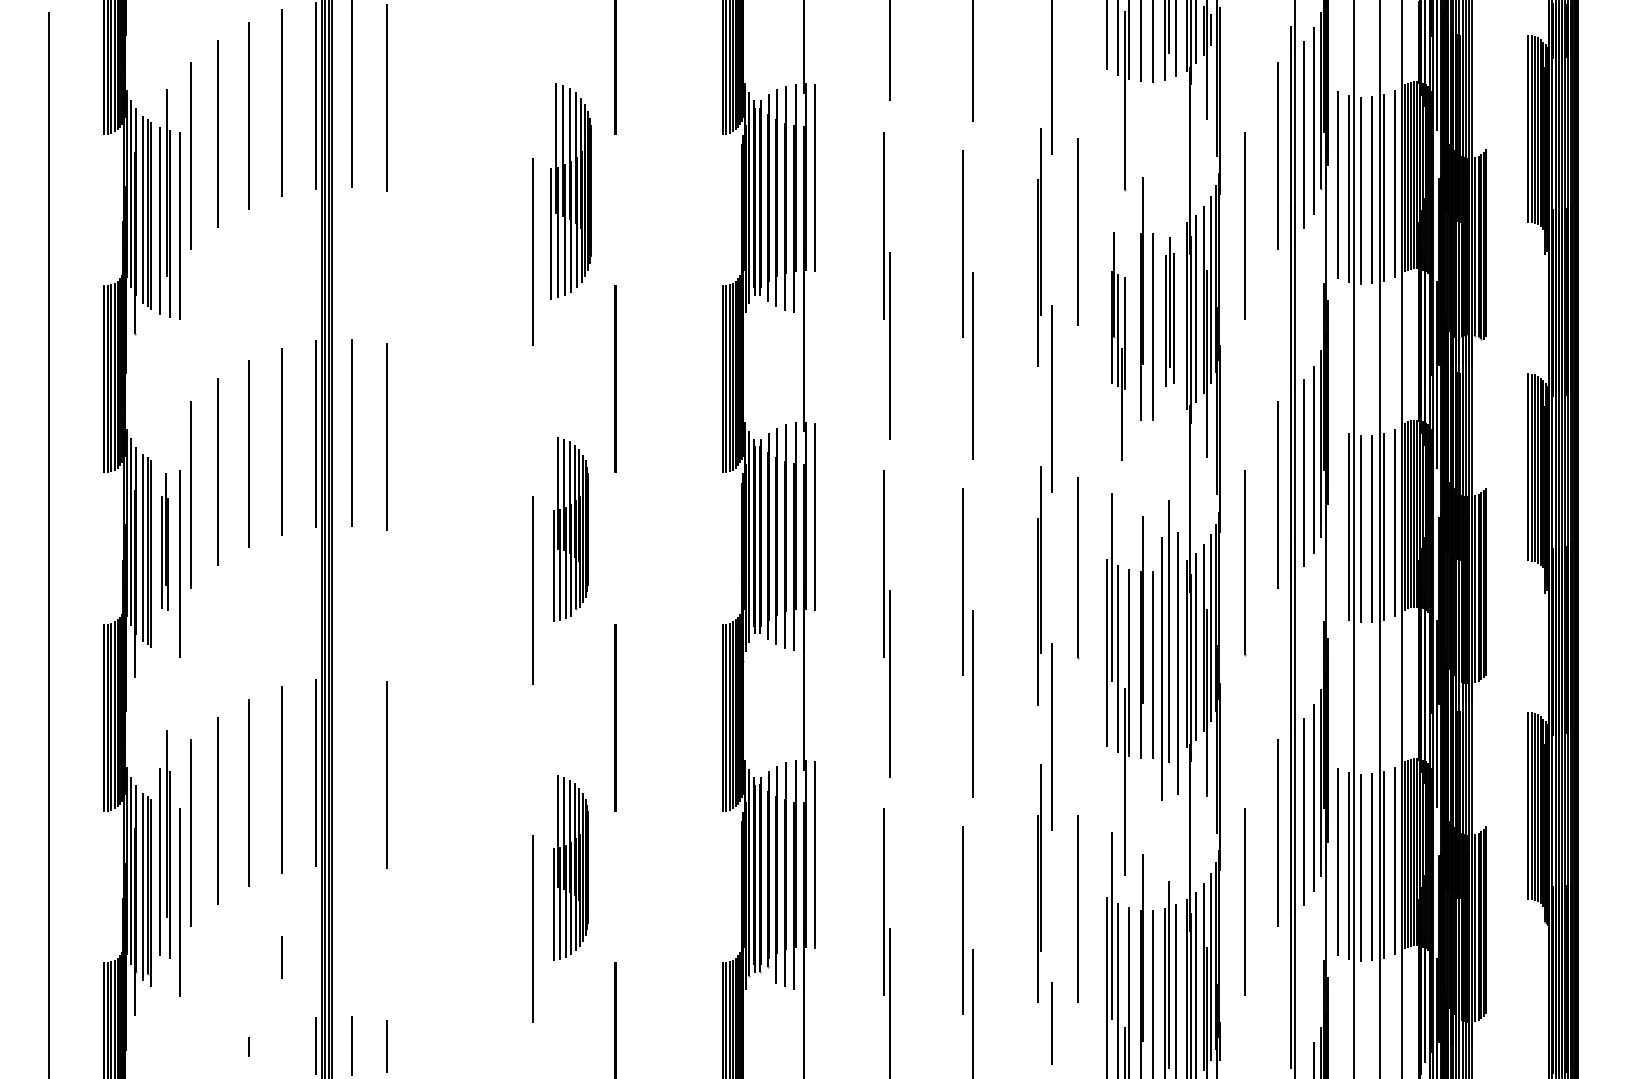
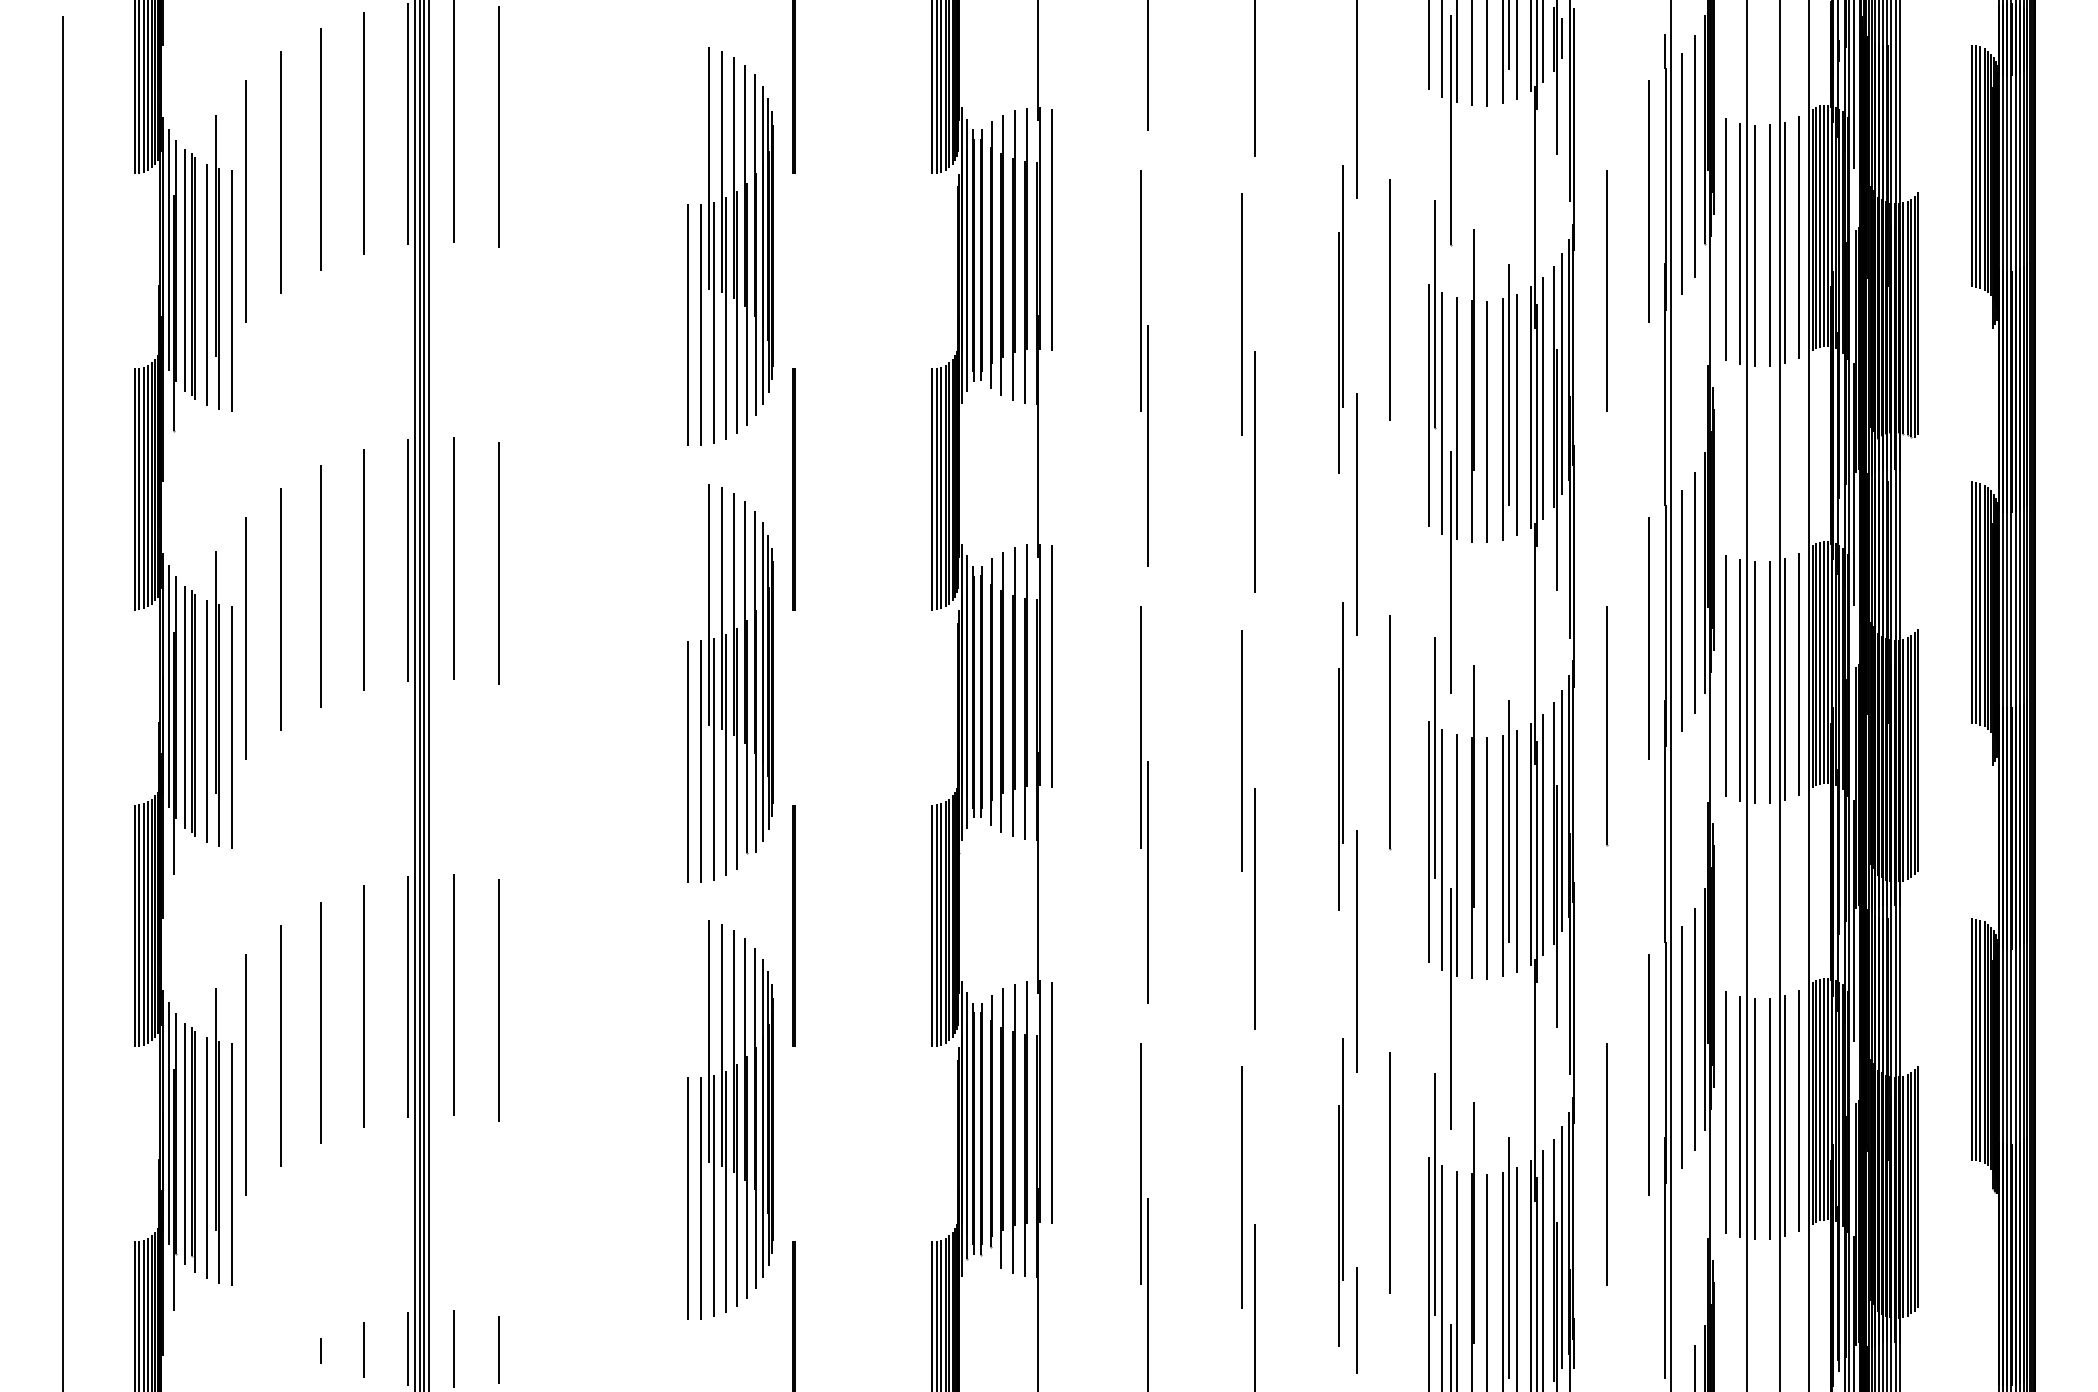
part: (570, 190) -> (736, 245), size x1.43
part: (1170, 311) -> (1510, 401), size x1.43
part: (1117, 346) -> (1441, 447), size x1.67
line: (1337, 523) -> (1725, 675), added
part: (570, 529) -> (736, 683), size x1.67
part: (164, 541) -> (212, 698), size x1.67
part: (1170, 650) -> (1510, 839), size x0.71
line: (351, 770) -> (453, 994), added
part: (164, 844) -> (212, 1135), moved
part: (570, 867) -> (736, 1119), size x1.67
part: (1039, 883) -> (1341, 1192), moved
line: (281, 957) -> (363, 1350), moved

